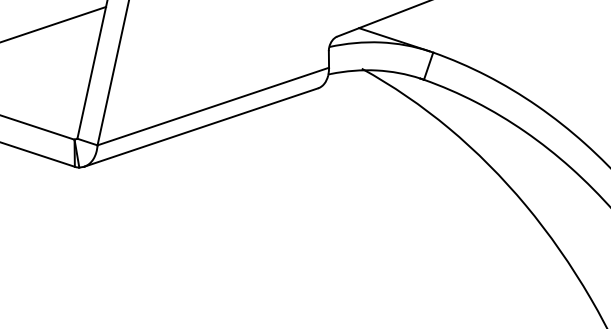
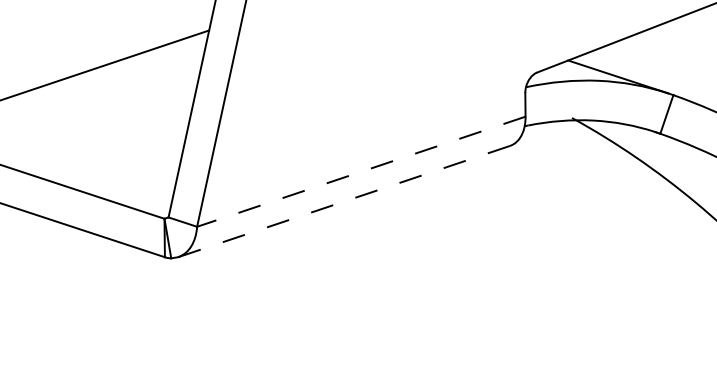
line: (212, 106) -> (360, 171), solid -> dashed
line: (200, 127) -> (343, 201), solid -> dashed

